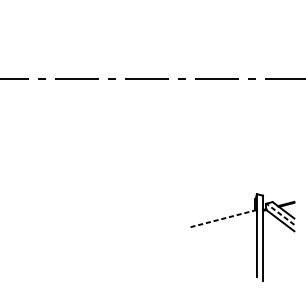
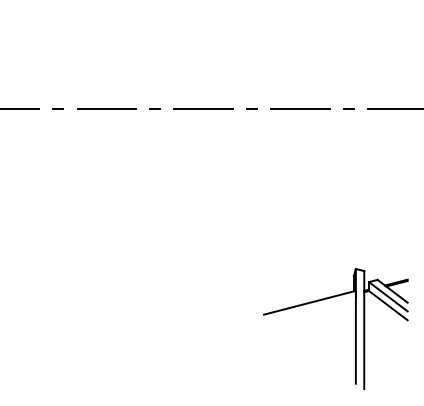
line: (279, 214) -> (387, 296), dashed -> solid
line: (223, 218) -> (309, 302), dashed -> solid

